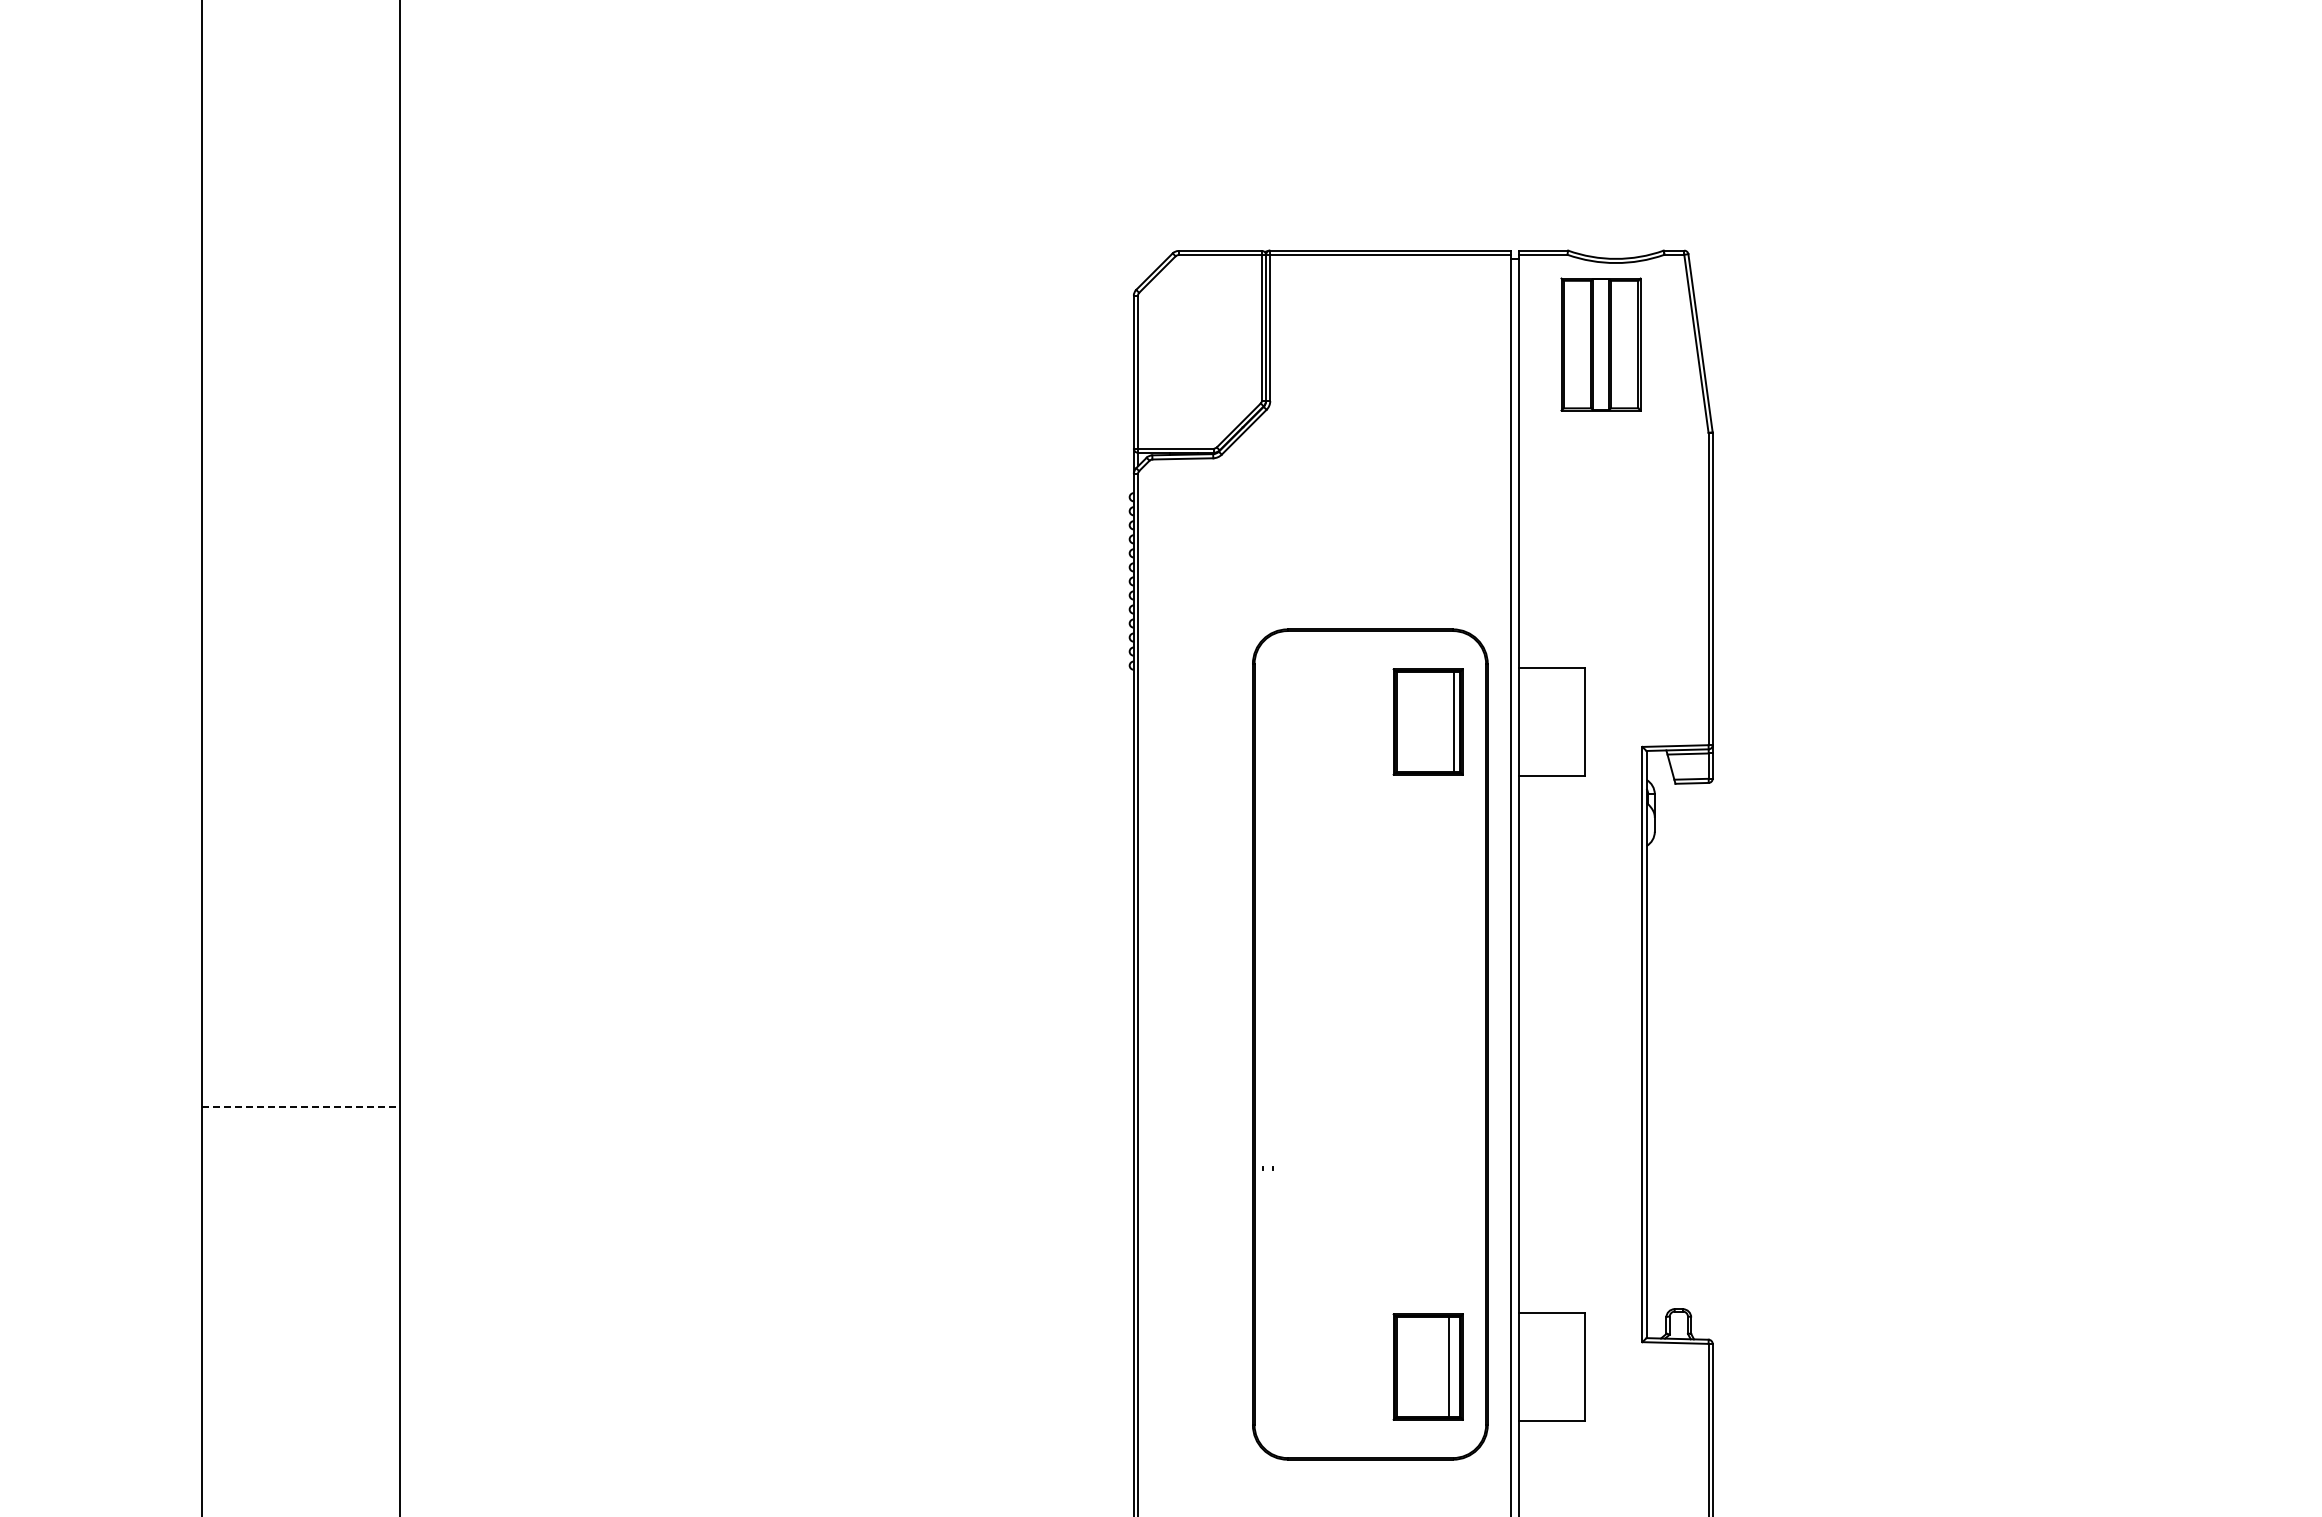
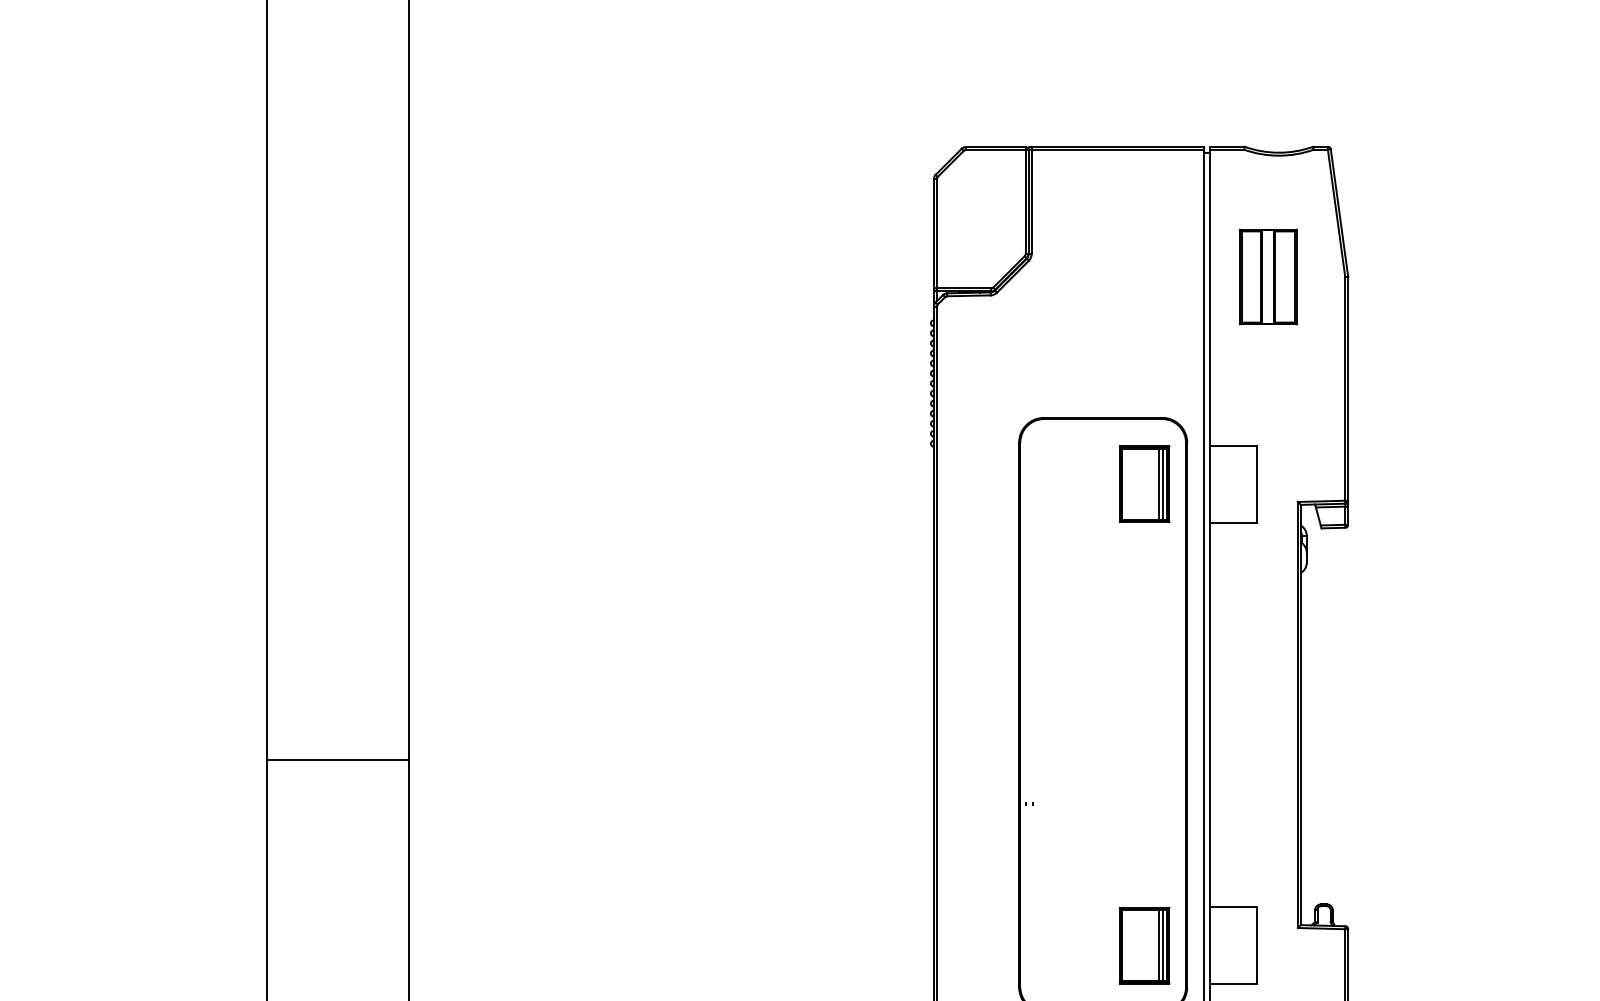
part: (1600, 344) -> (1267, 276), moved
line: (1448, 721) -> (1159, 483), added
line: (301, 1106) -> (338, 759), dashed -> solid
line: (1453, 1366) -> (1162, 945), added

